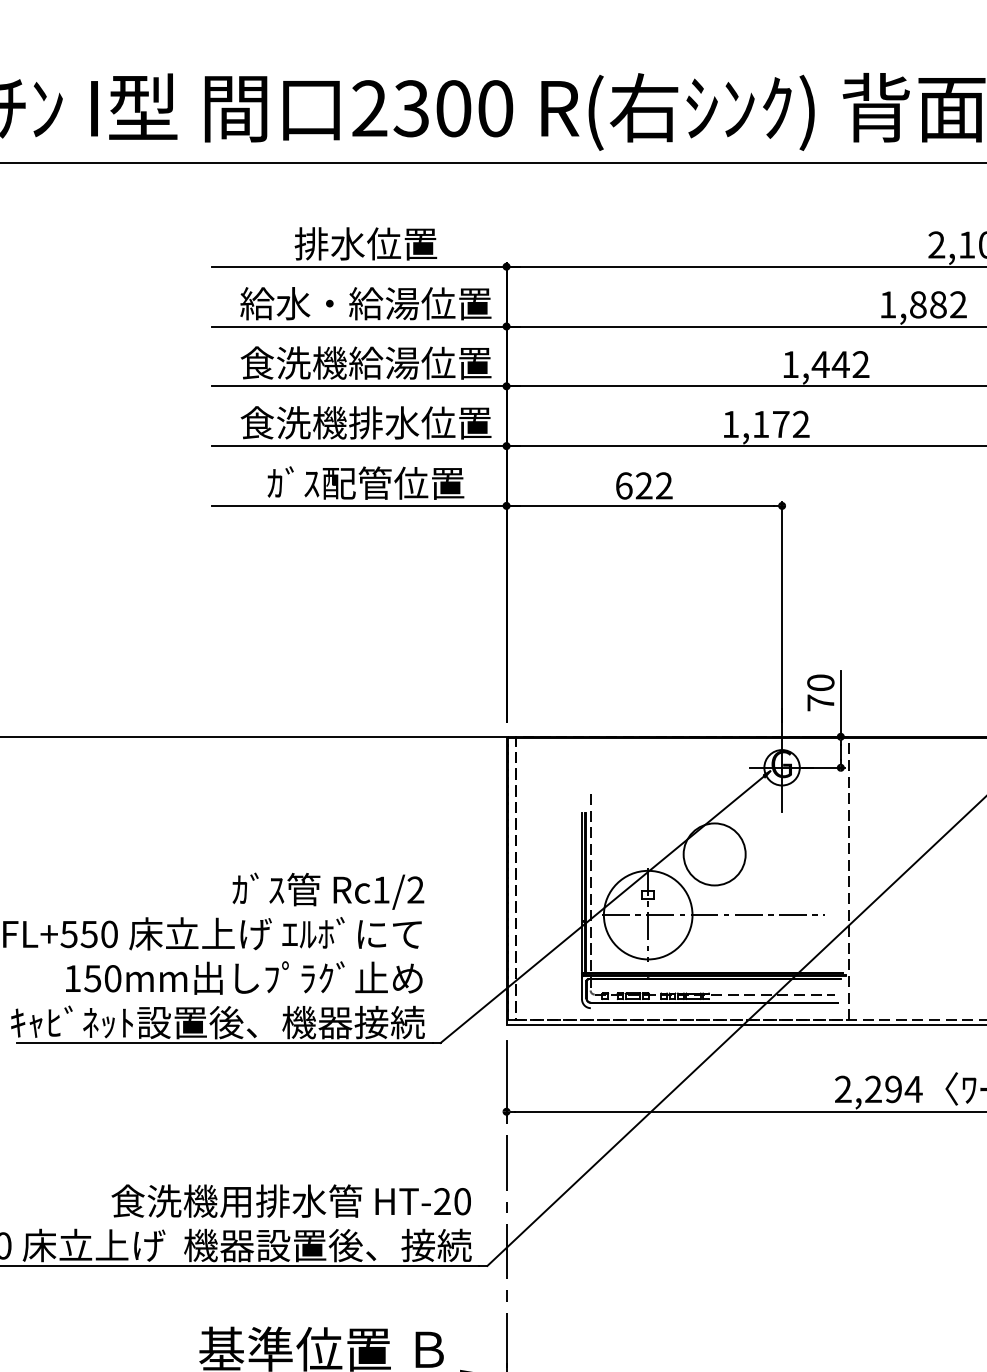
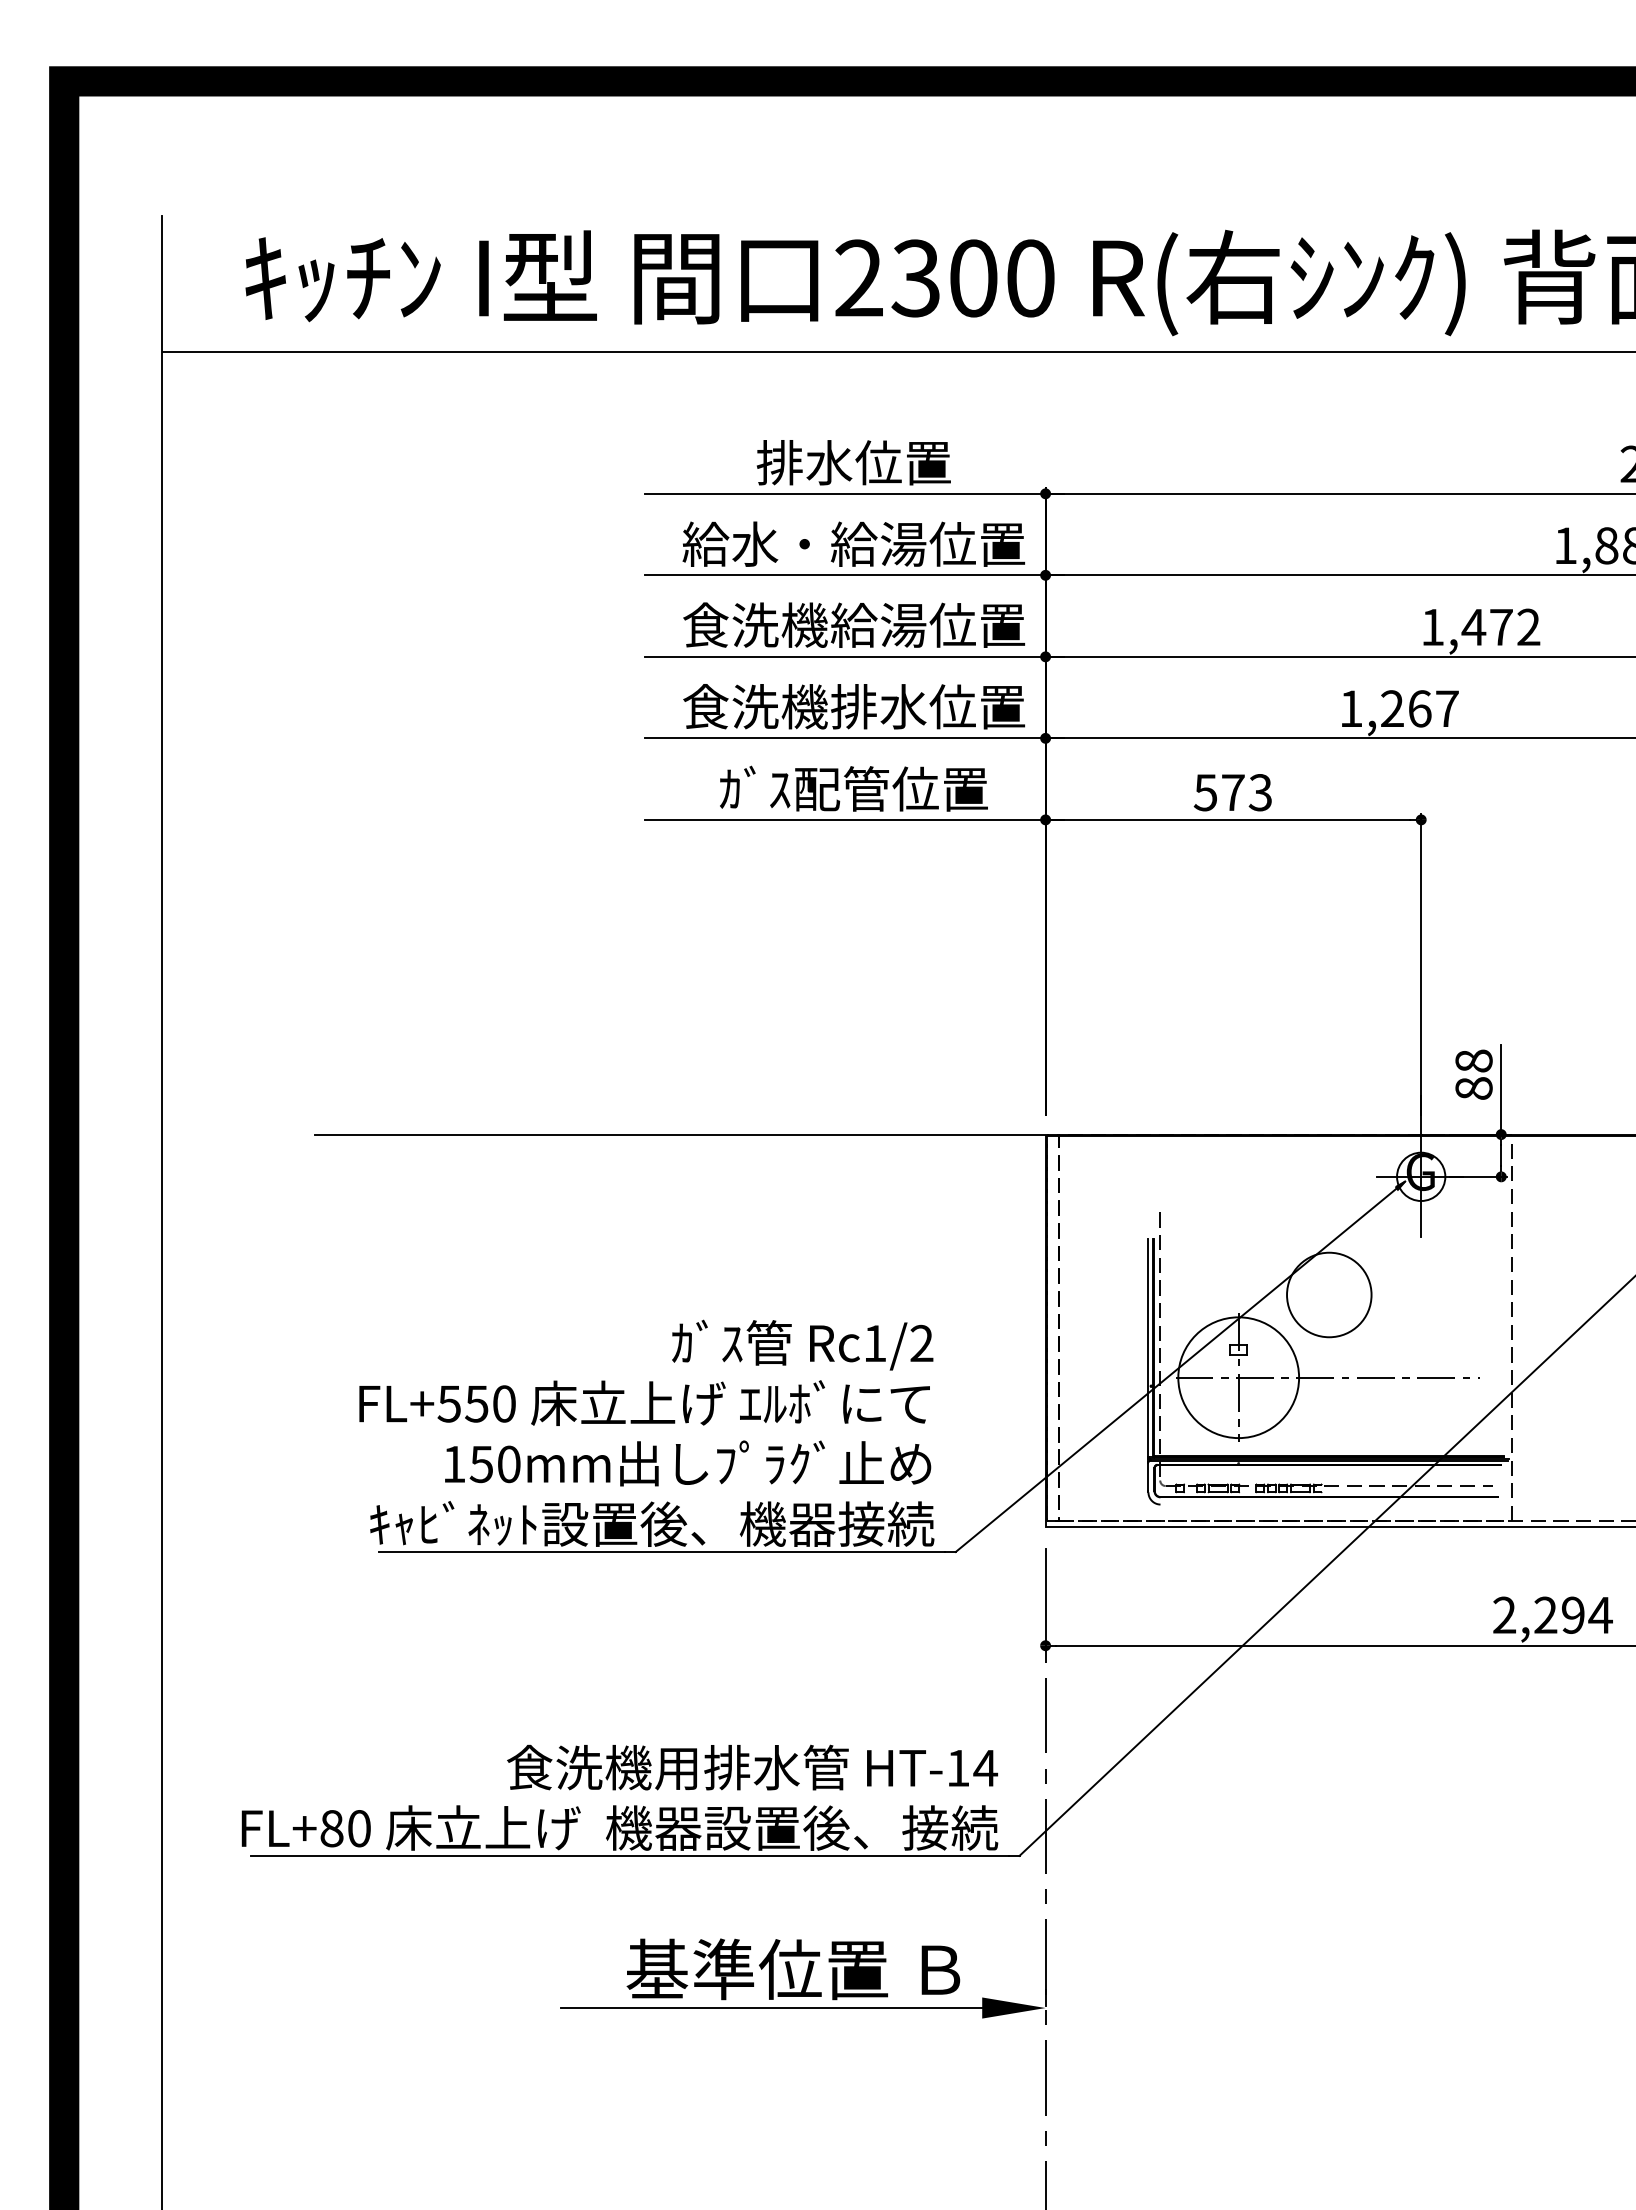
text: (840, 364) -> (1500, 627), 1,442 -> 1,472
text: (780, 424) -> (1419, 708), 1,172 -> 1,267
text: (643, 485) -> (1232, 792), 622 -> 573
text: (820, 692) -> (1473, 1074), 70 -> 88
text: (452, 1201) -> (972, 1767), HT-20 -> HT-14

